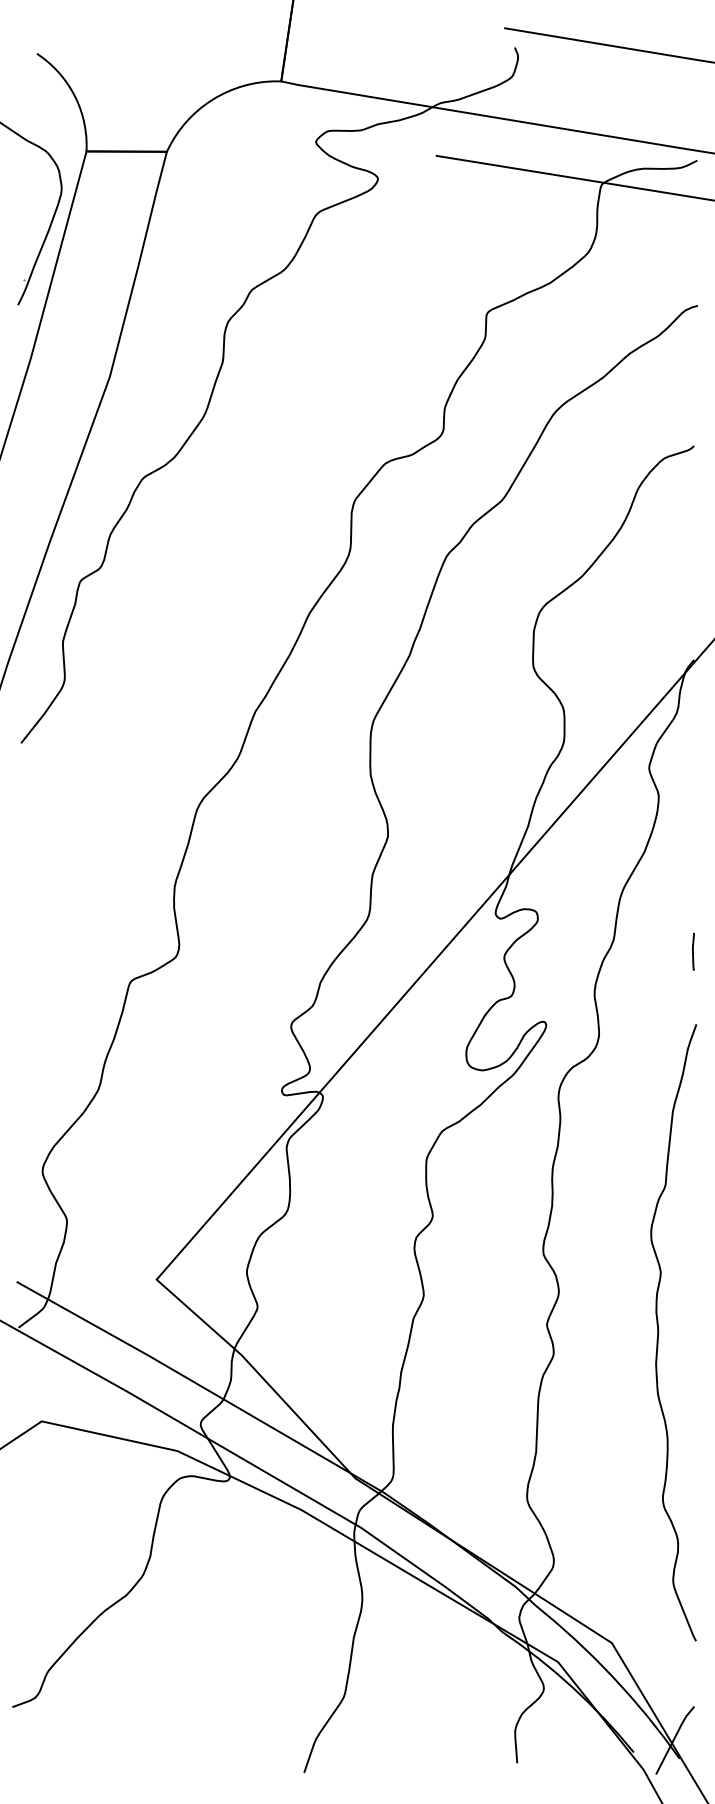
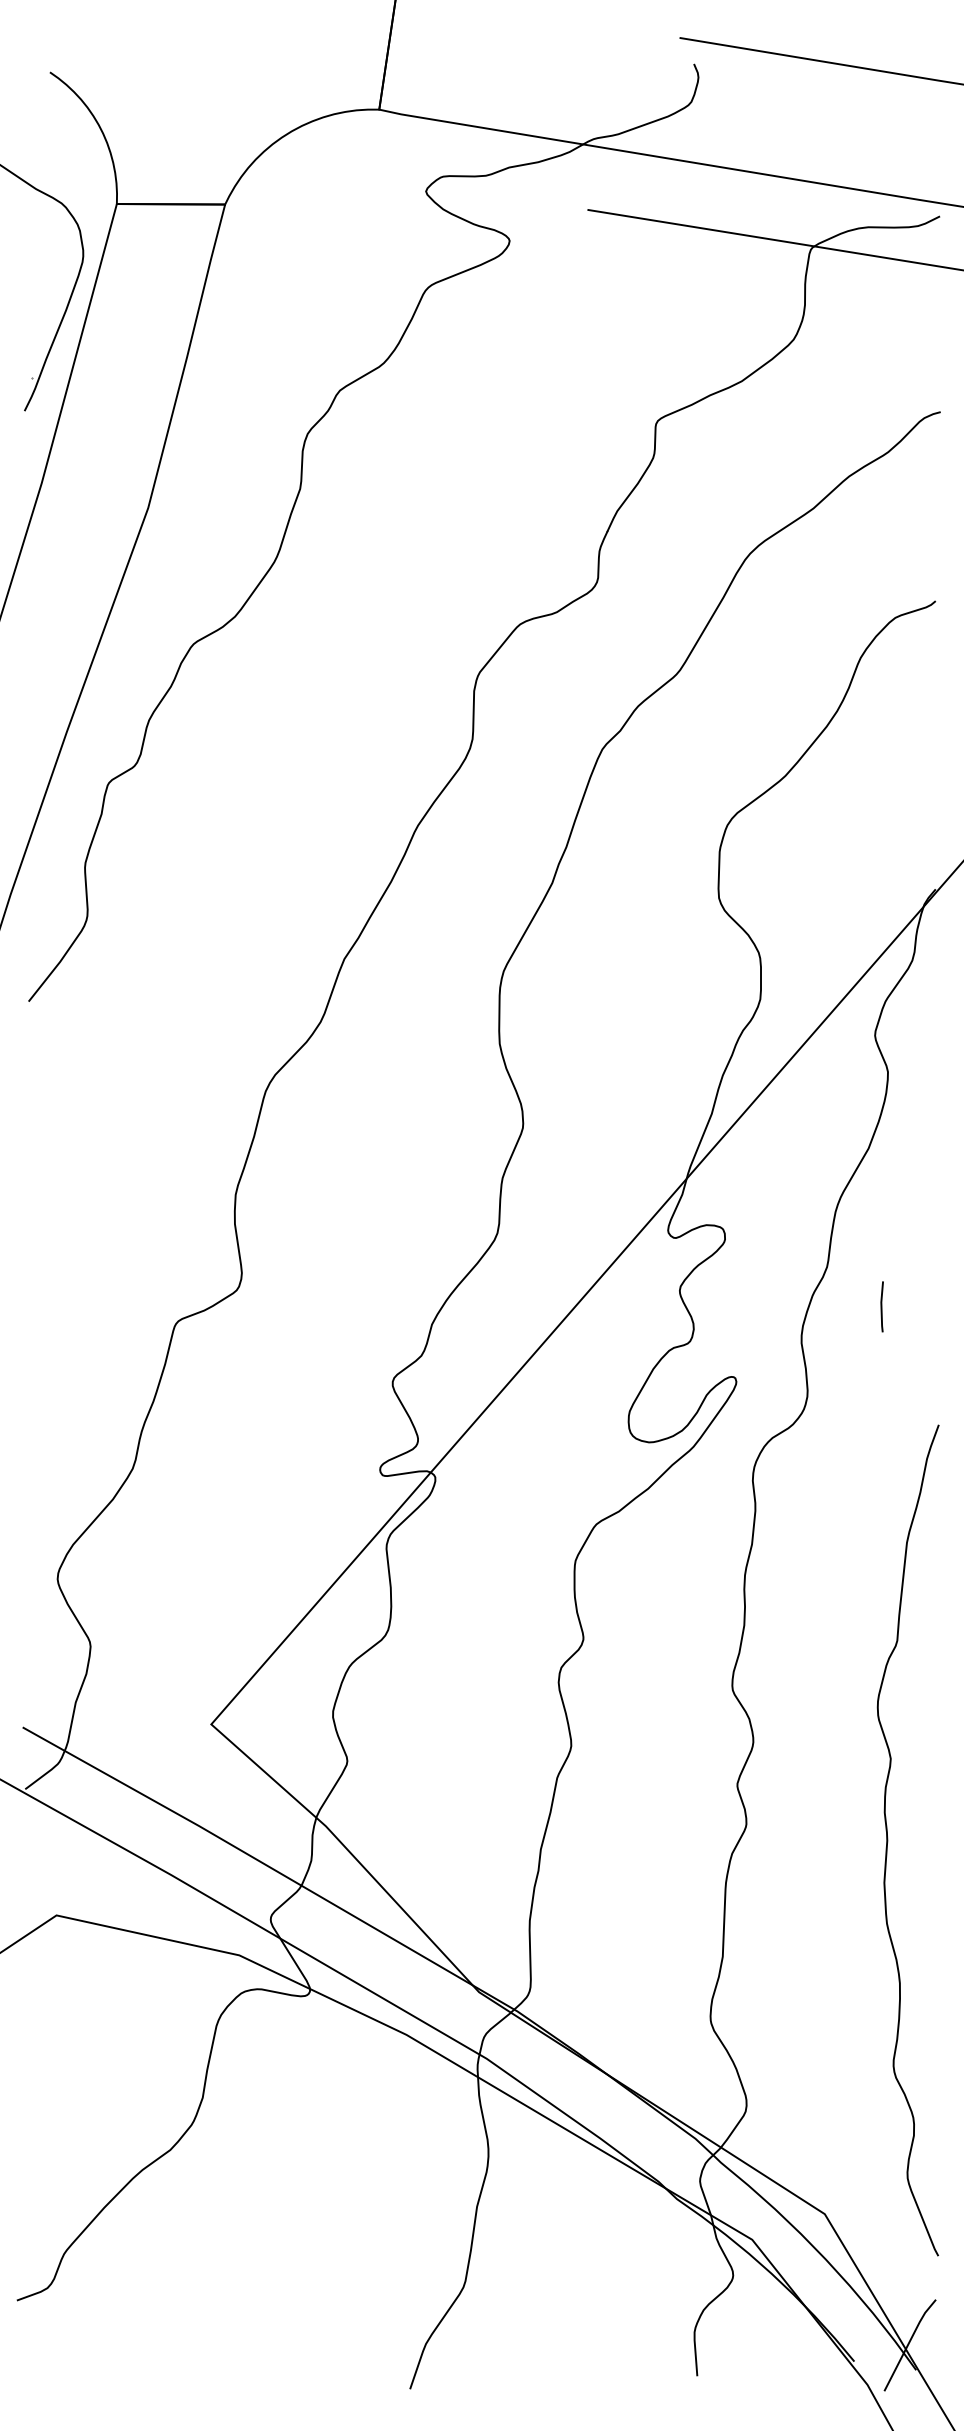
line: (693, 951) -> (882, 1306), moved
curve: (659, 1332) -> (888, 1840), moved

